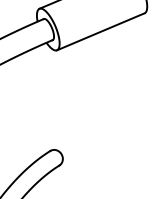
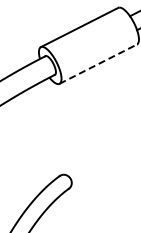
line: (101, 31) -> (98, 63), solid -> dashed

